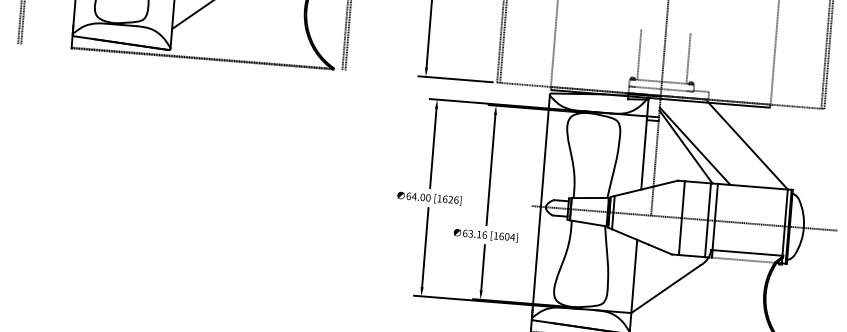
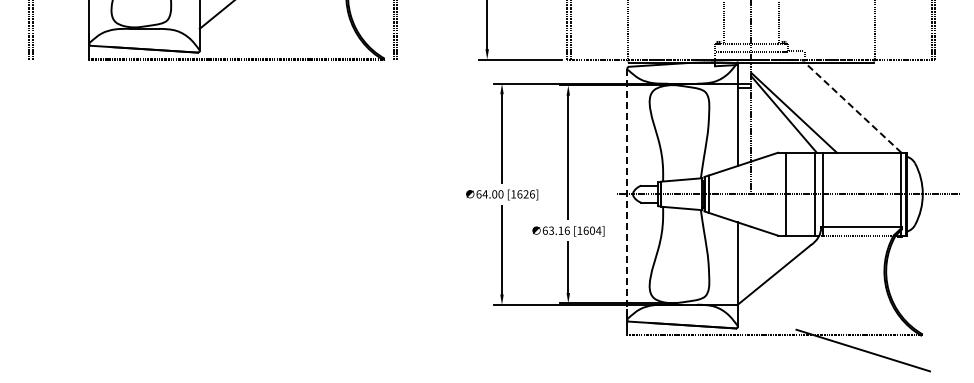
line: (747, 145) -> (852, 107), solid -> dashed
line: (541, 207) -> (627, 194), solid -> dashed

